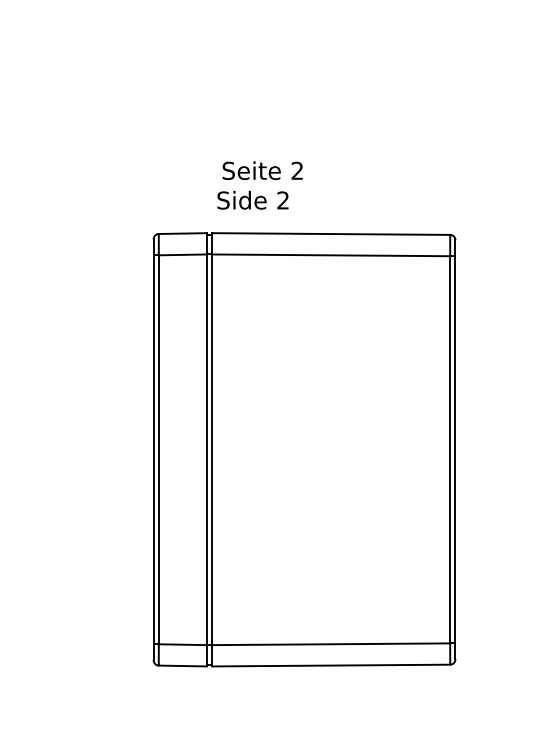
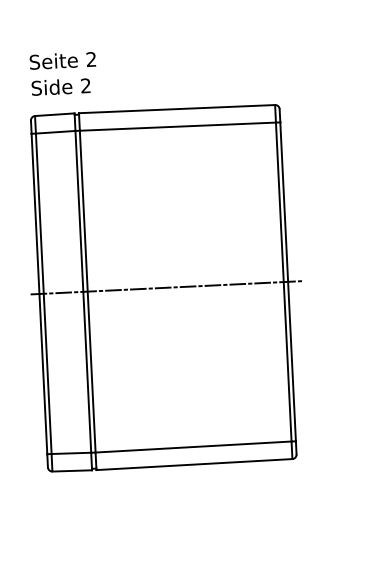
text: (262, 170) -> (62, 60), moved
text: (252, 200) -> (60, 87), moved
line: (307, 449) -> (166, 287), added

